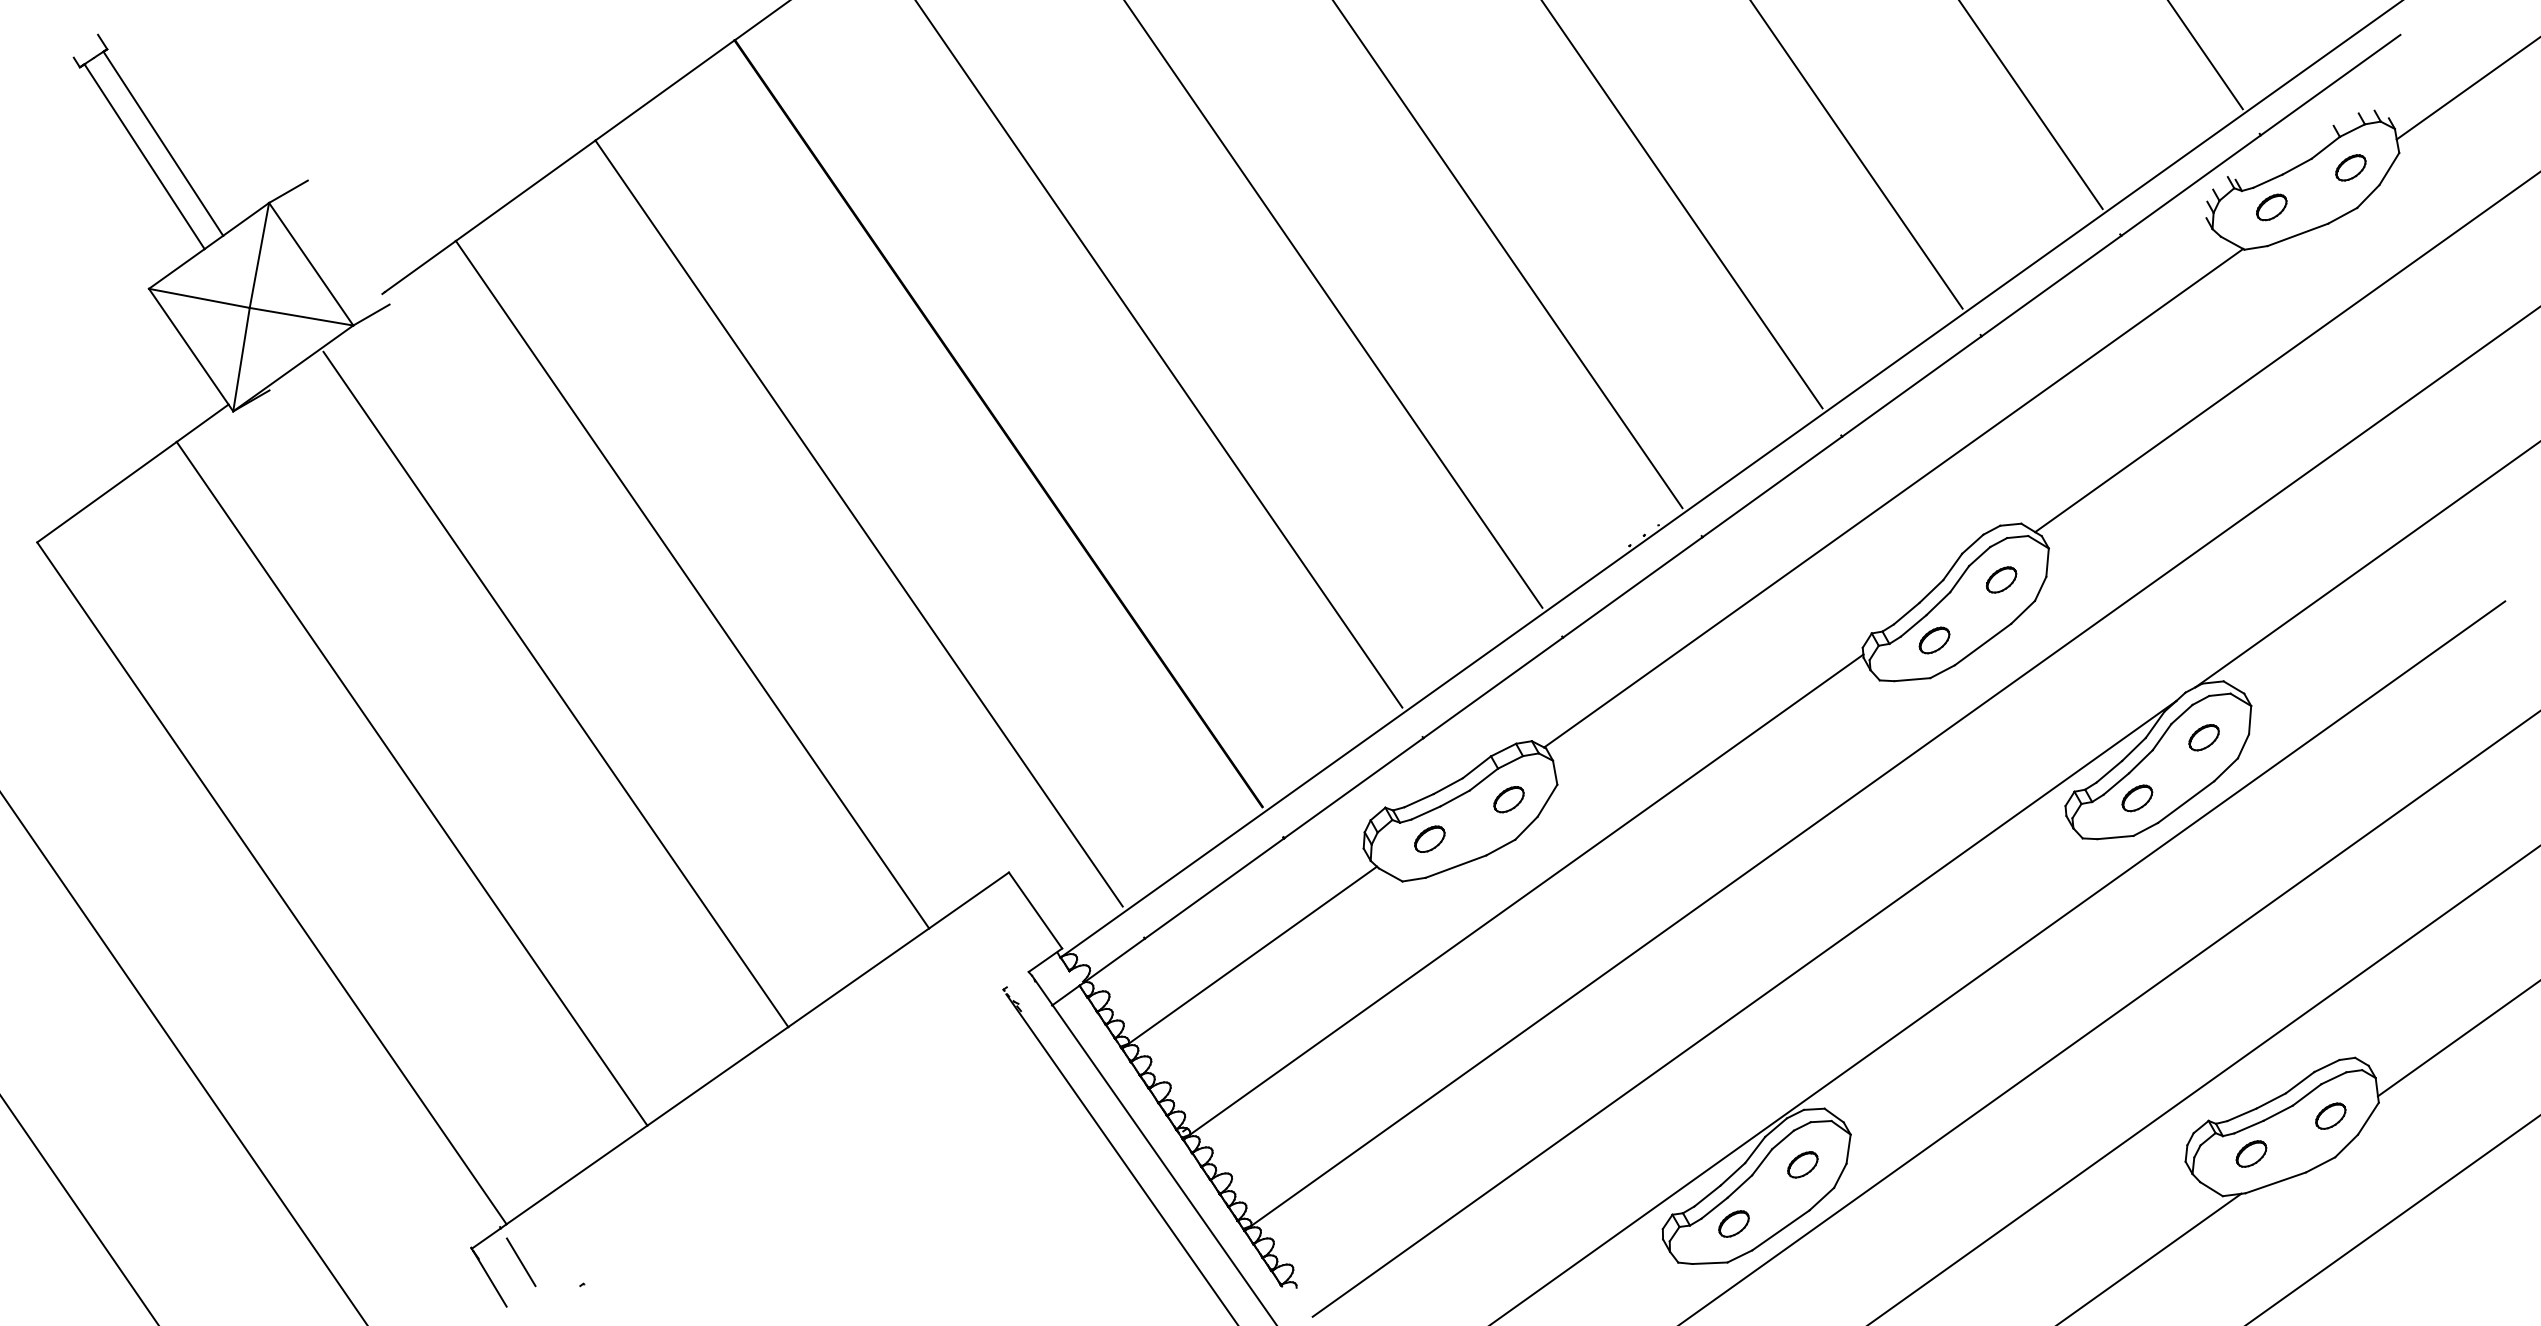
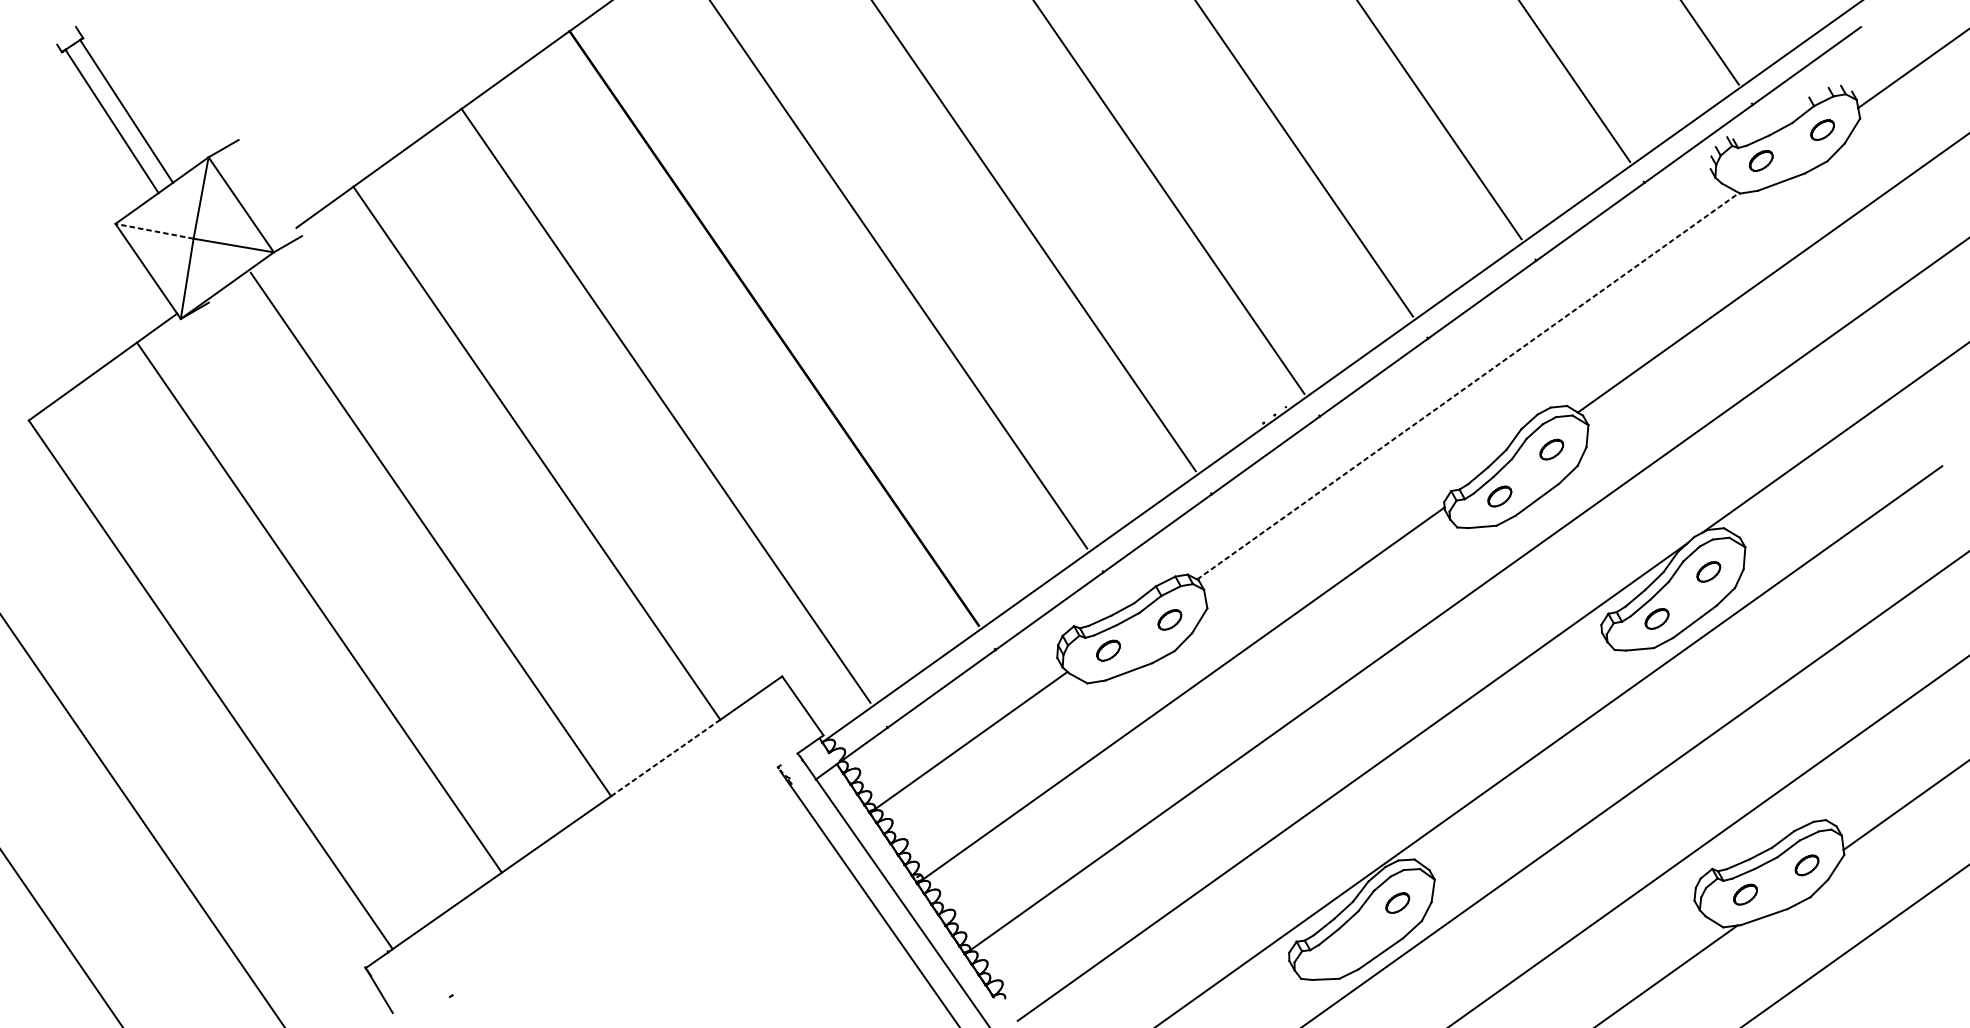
line: (198, 298) -> (153, 231), solid -> dashed
line: (1894, 497) -> (1468, 385), solid -> dashed
line: (858, 977) -> (665, 757), solid -> dashed
part: (1733, 1223) -> (1343, 948), removed
line: (521, 1262) -> (404, 978), removed

